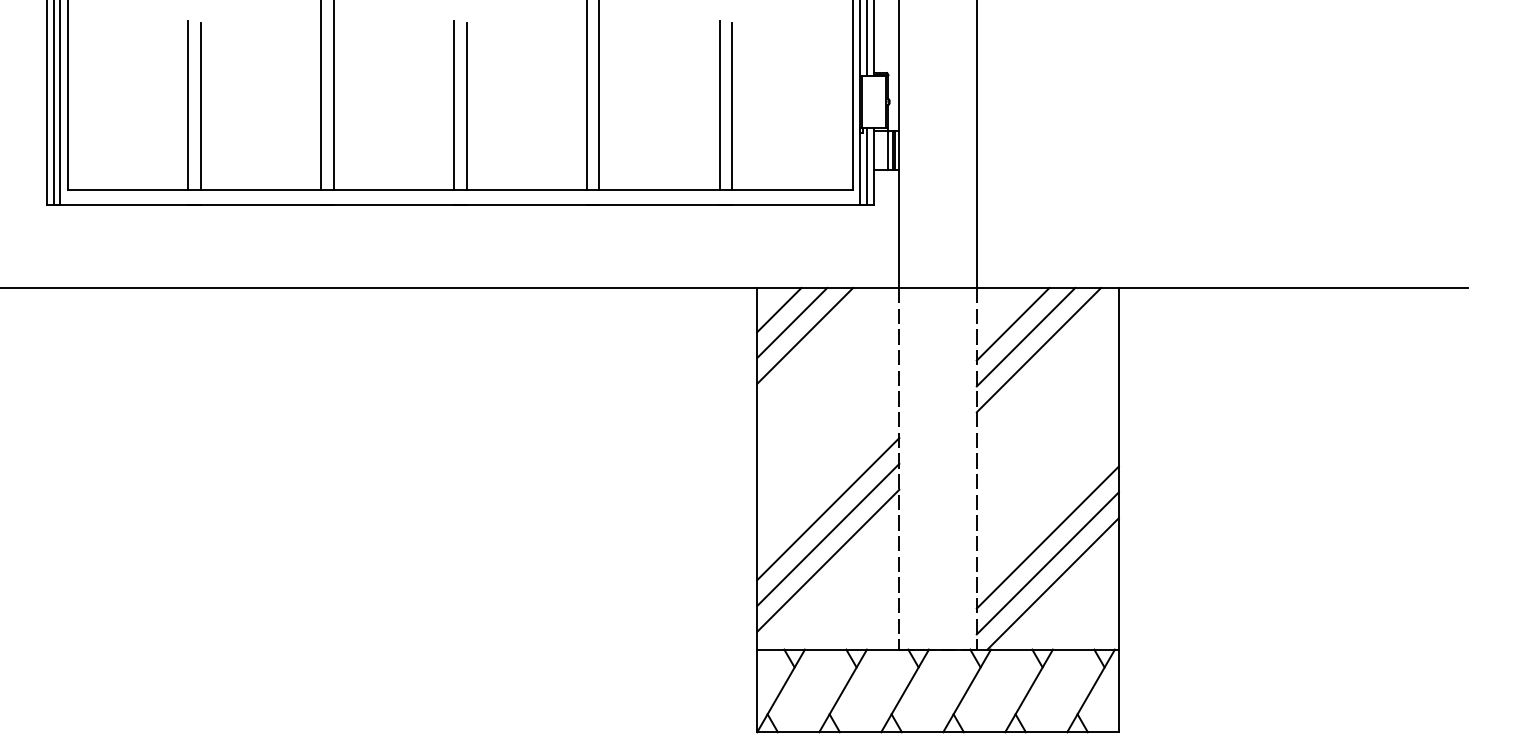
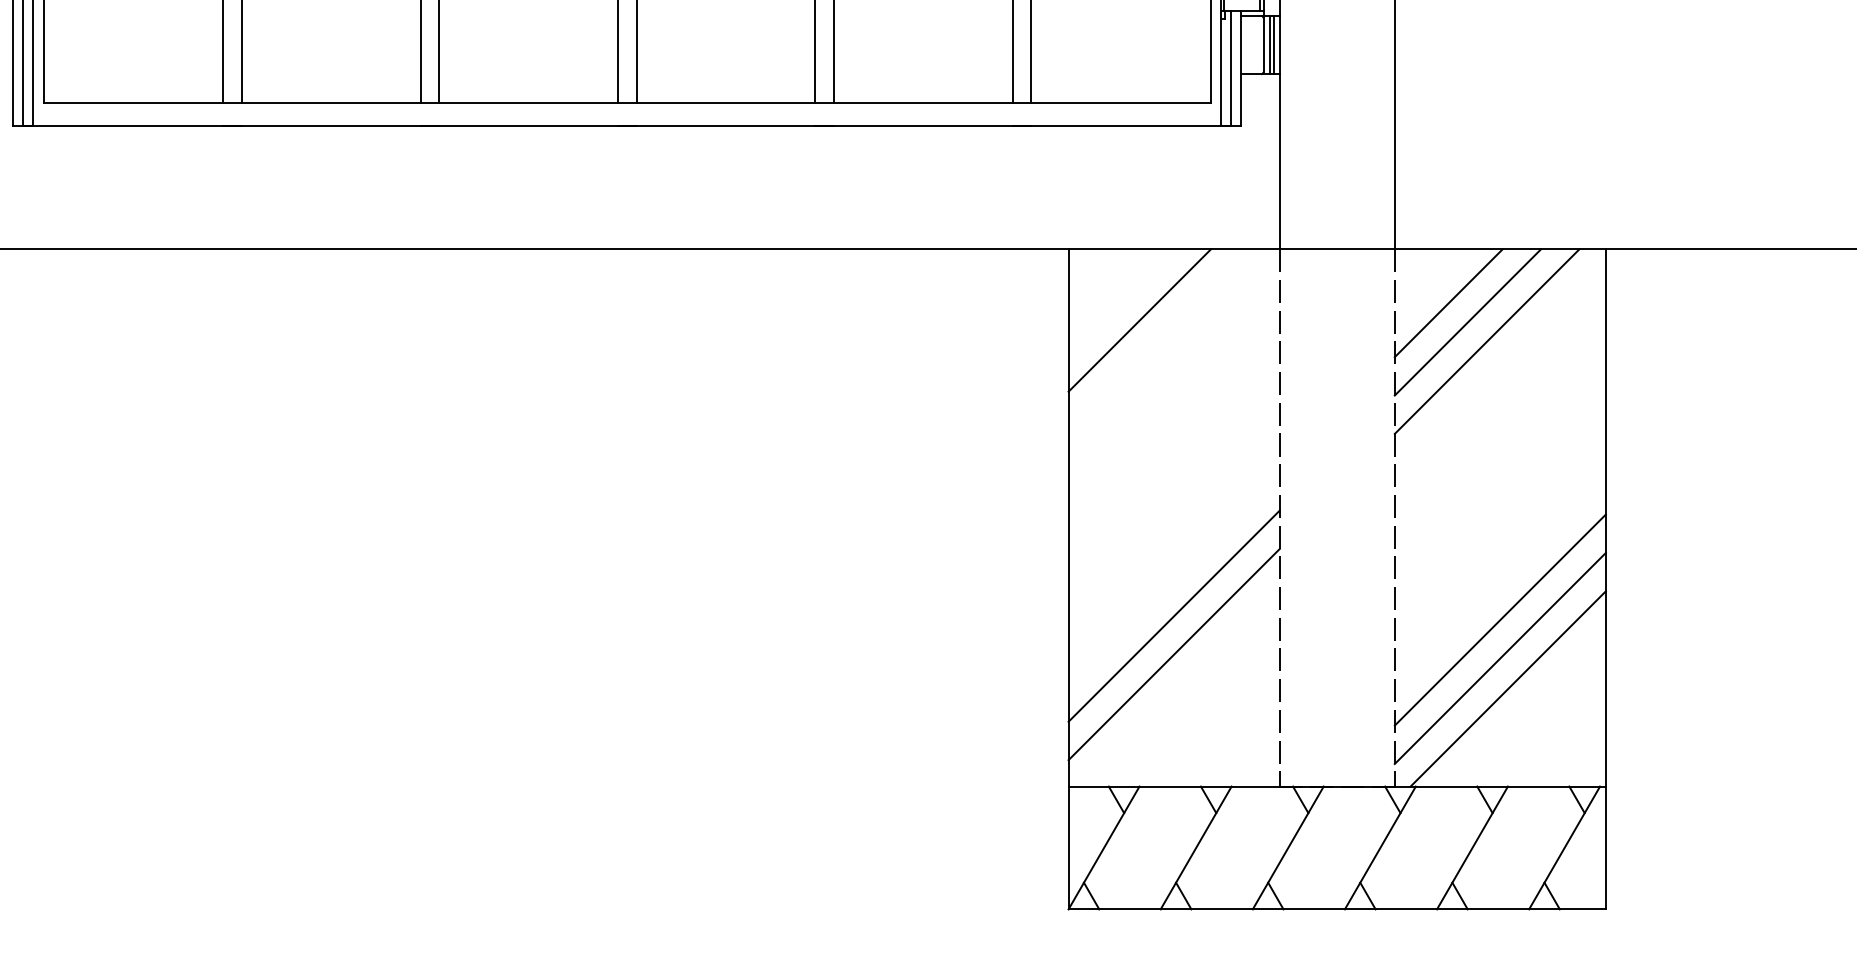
line: (779, 309) -> (1101, 281), removed
line: (792, 322) -> (1120, 300), removed
line: (828, 509) -> (1174, 578), removed

